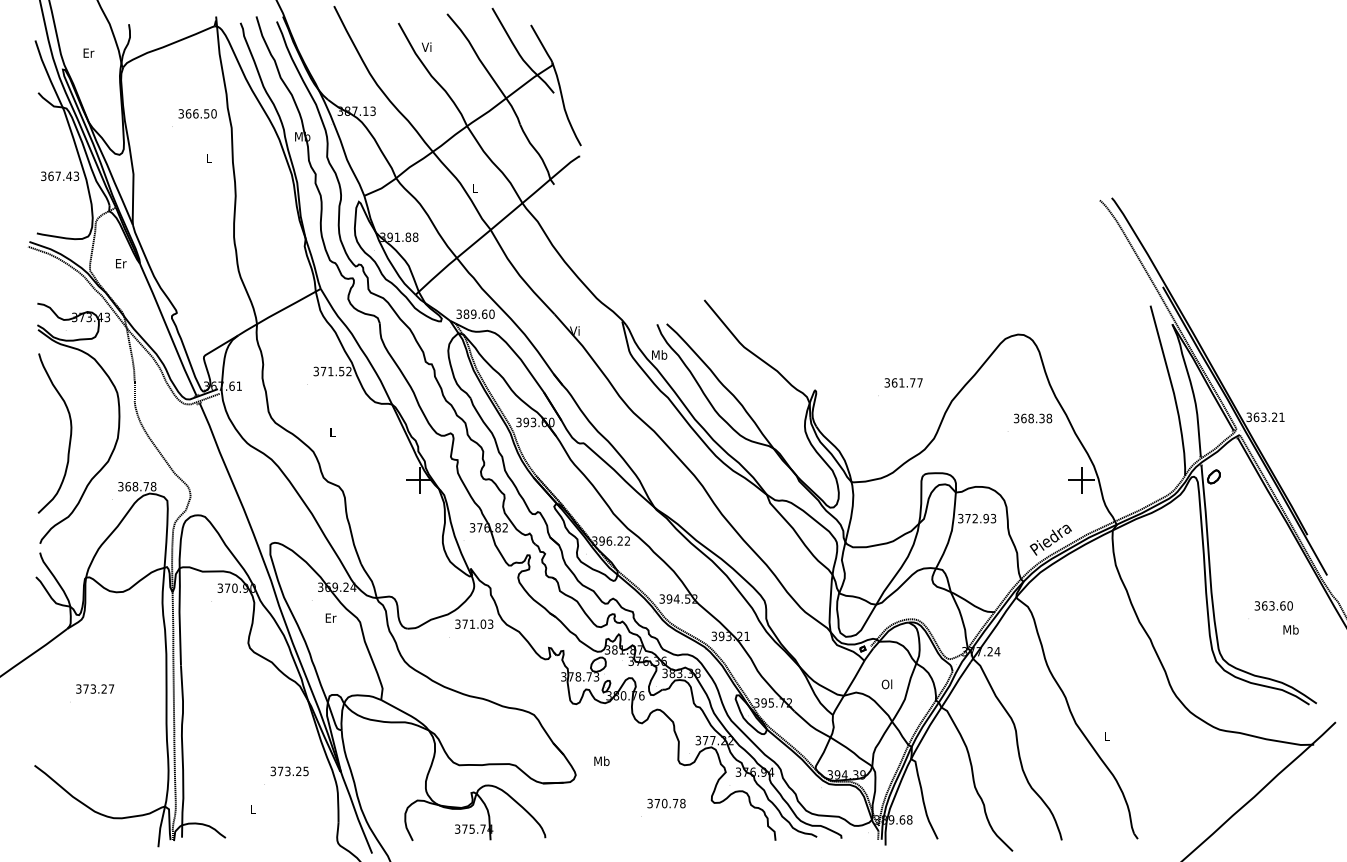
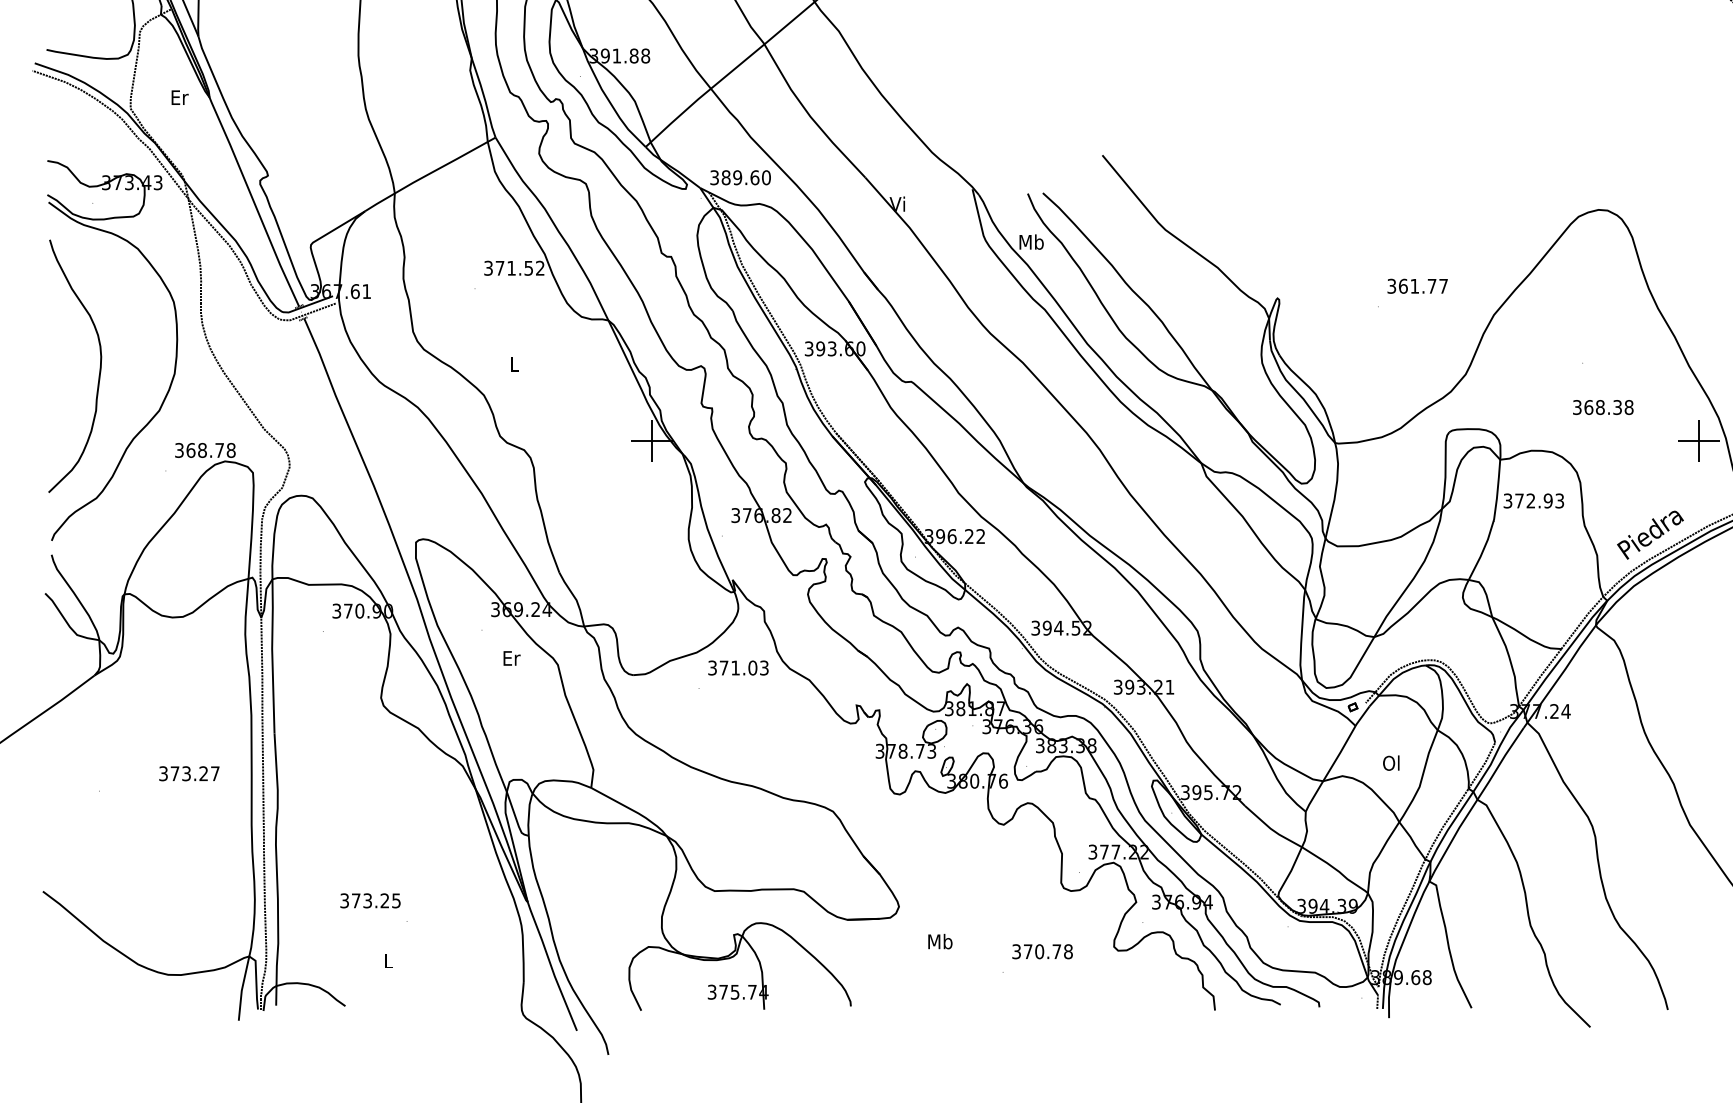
text: (1033, 418) -> (1604, 407), moved
text: (95, 688) -> (189, 772), moved
text: (601, 760) -> (939, 940), moved
text: (289, 771) -> (370, 900), moved

